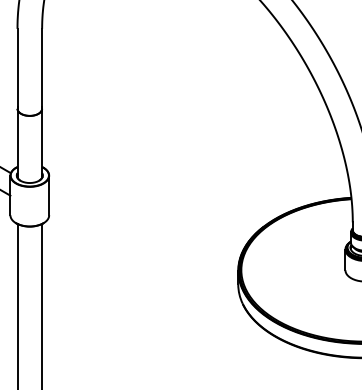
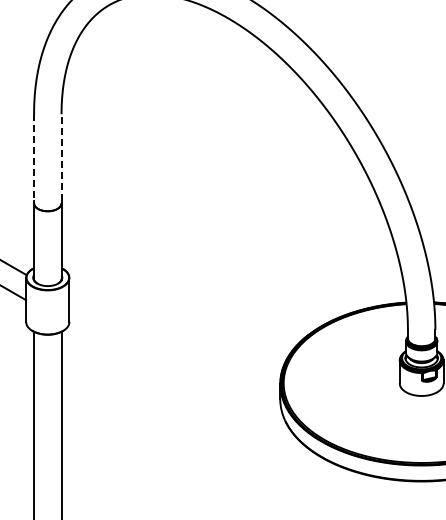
line: (42, 67) -> (61, 157), solid -> dashed
line: (17, 68) -> (34, 158), solid -> dashed

